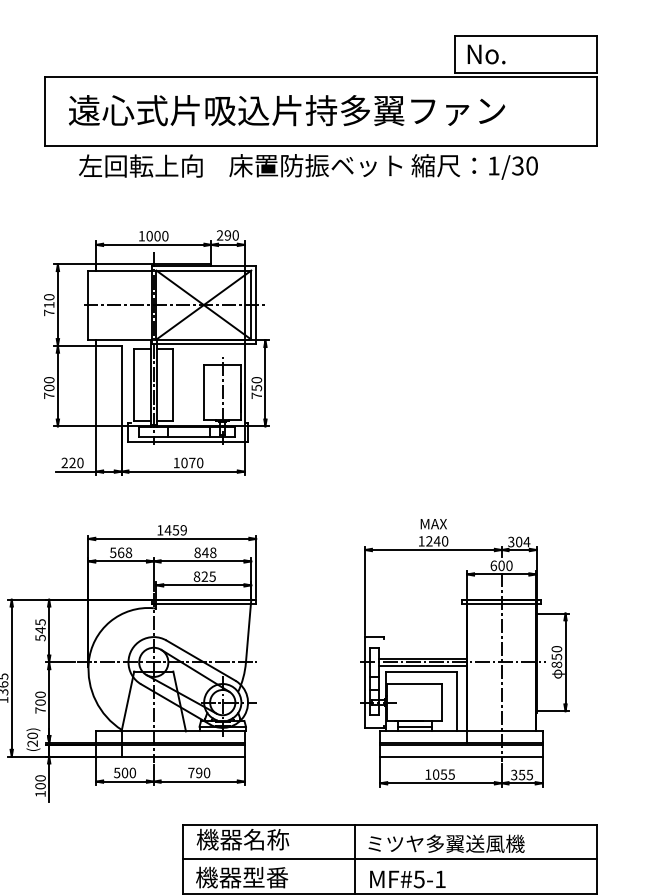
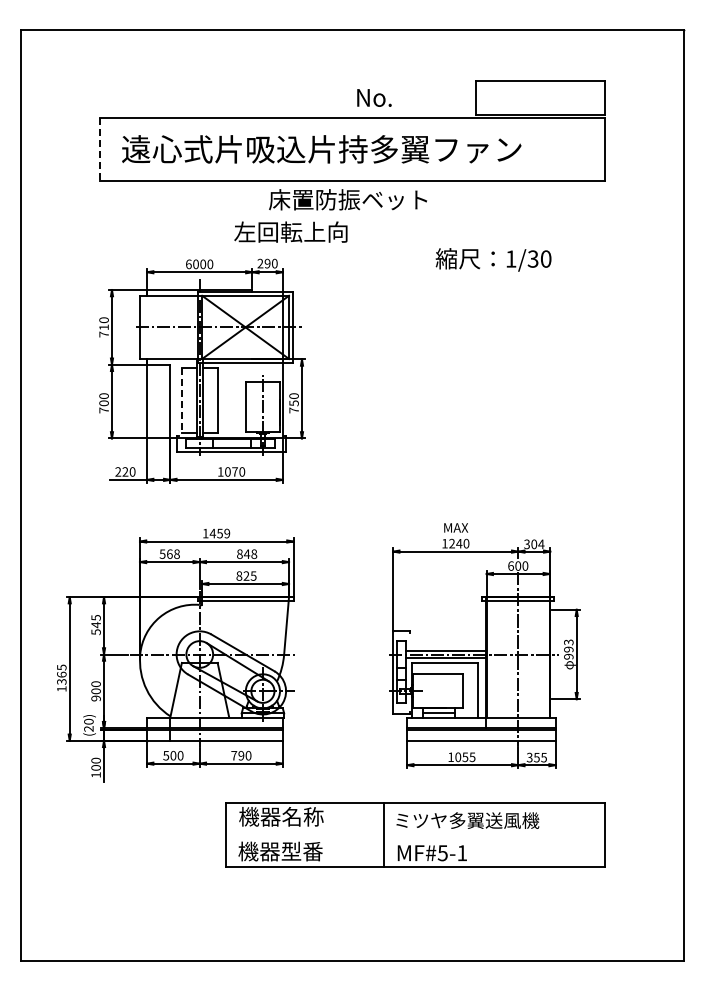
text: (486, 53) -> (374, 97), moved
line: (44, 110) -> (99, 149), solid -> dashed
text: (140, 165) -> (290, 231), moved
text: (474, 166) -> (493, 259), moved
text: (141, 236) -> (188, 264), 1000 -> 6000
line: (133, 384) -> (181, 400), solid -> dashed
text: (556, 656) -> (568, 649), 850 -> 993
text: (39, 710) -> (95, 698), 700 -> 900
line: (389, 858) -> (415, 834), removed

